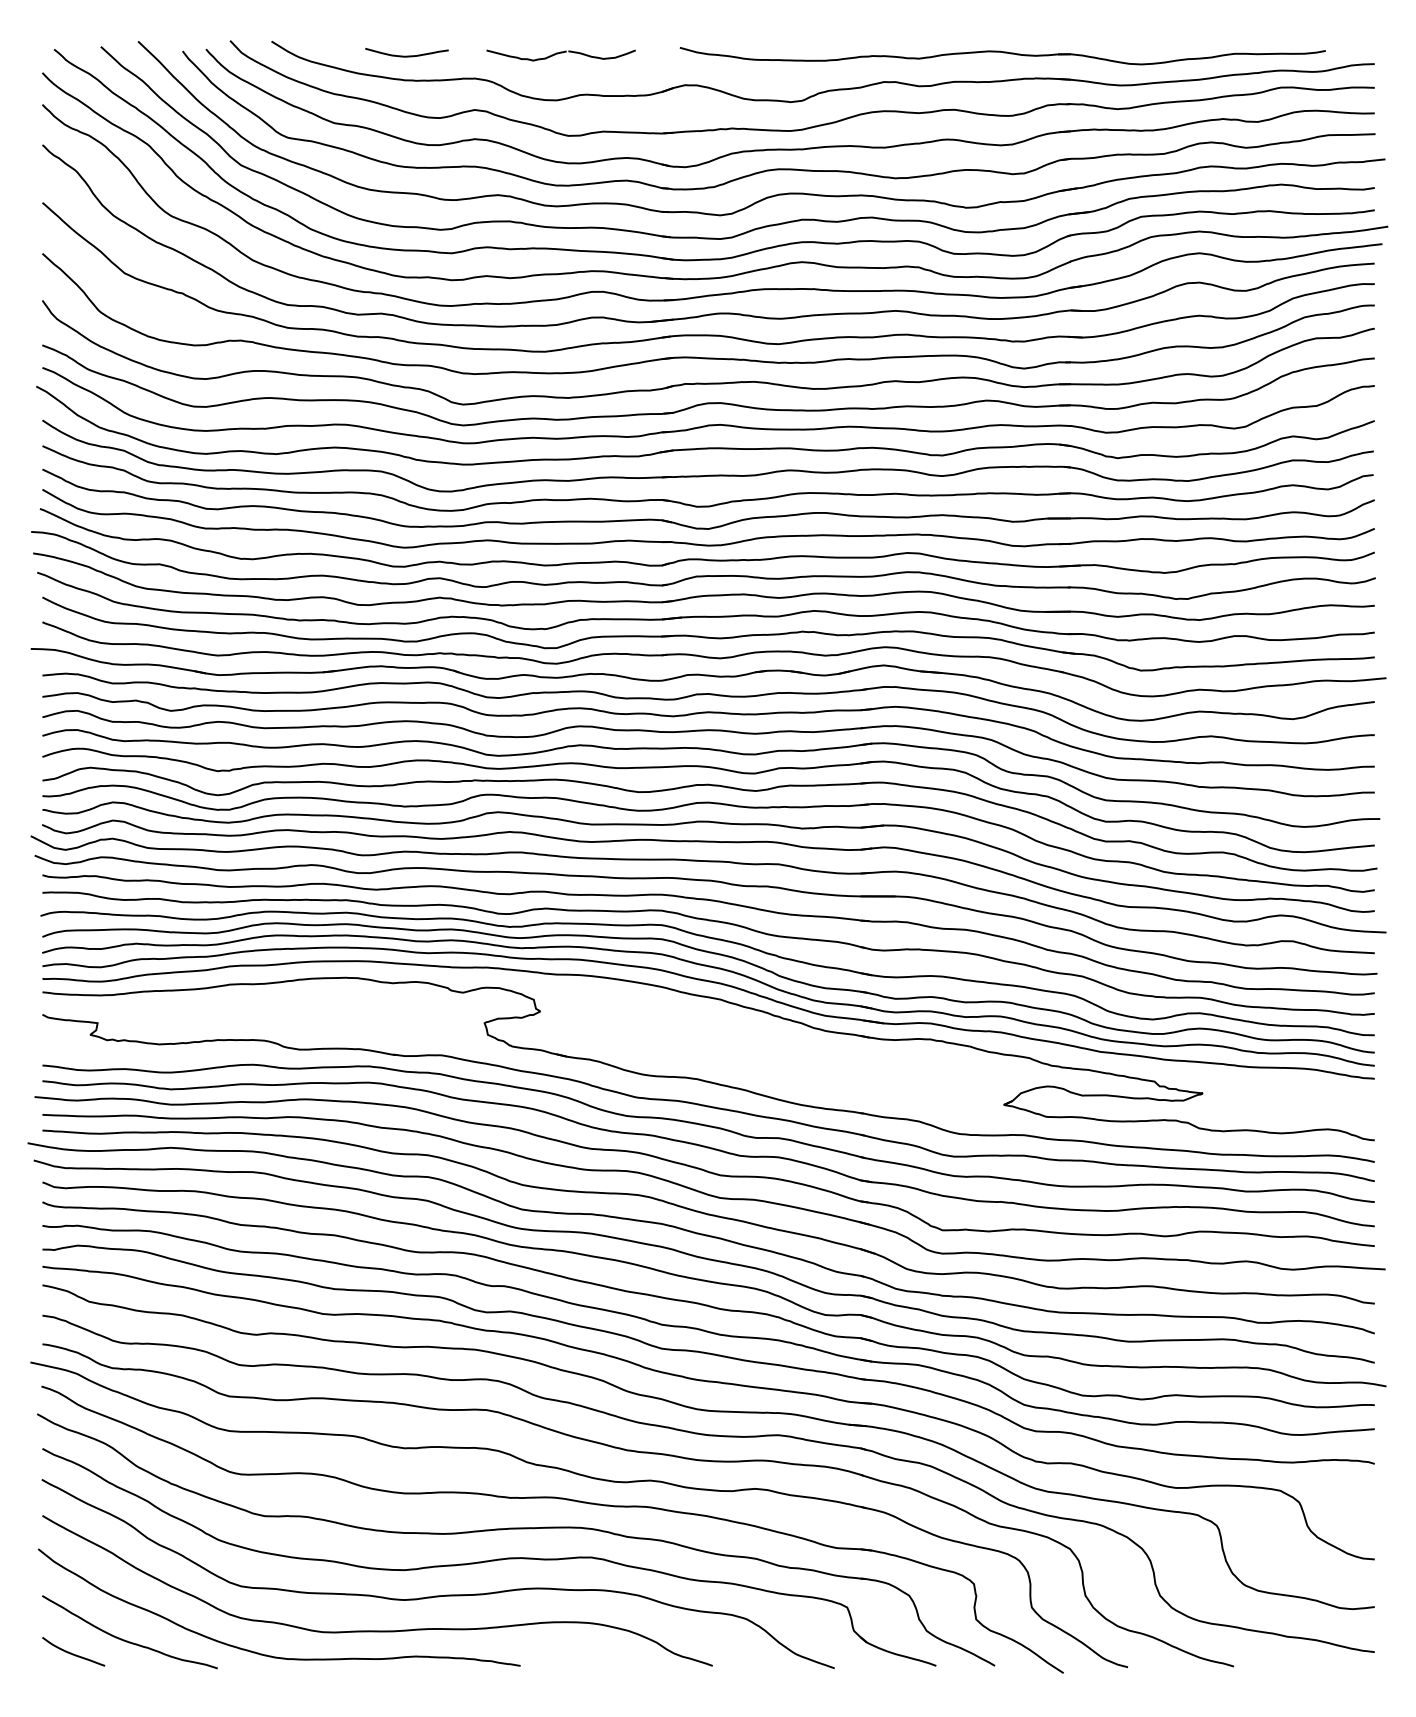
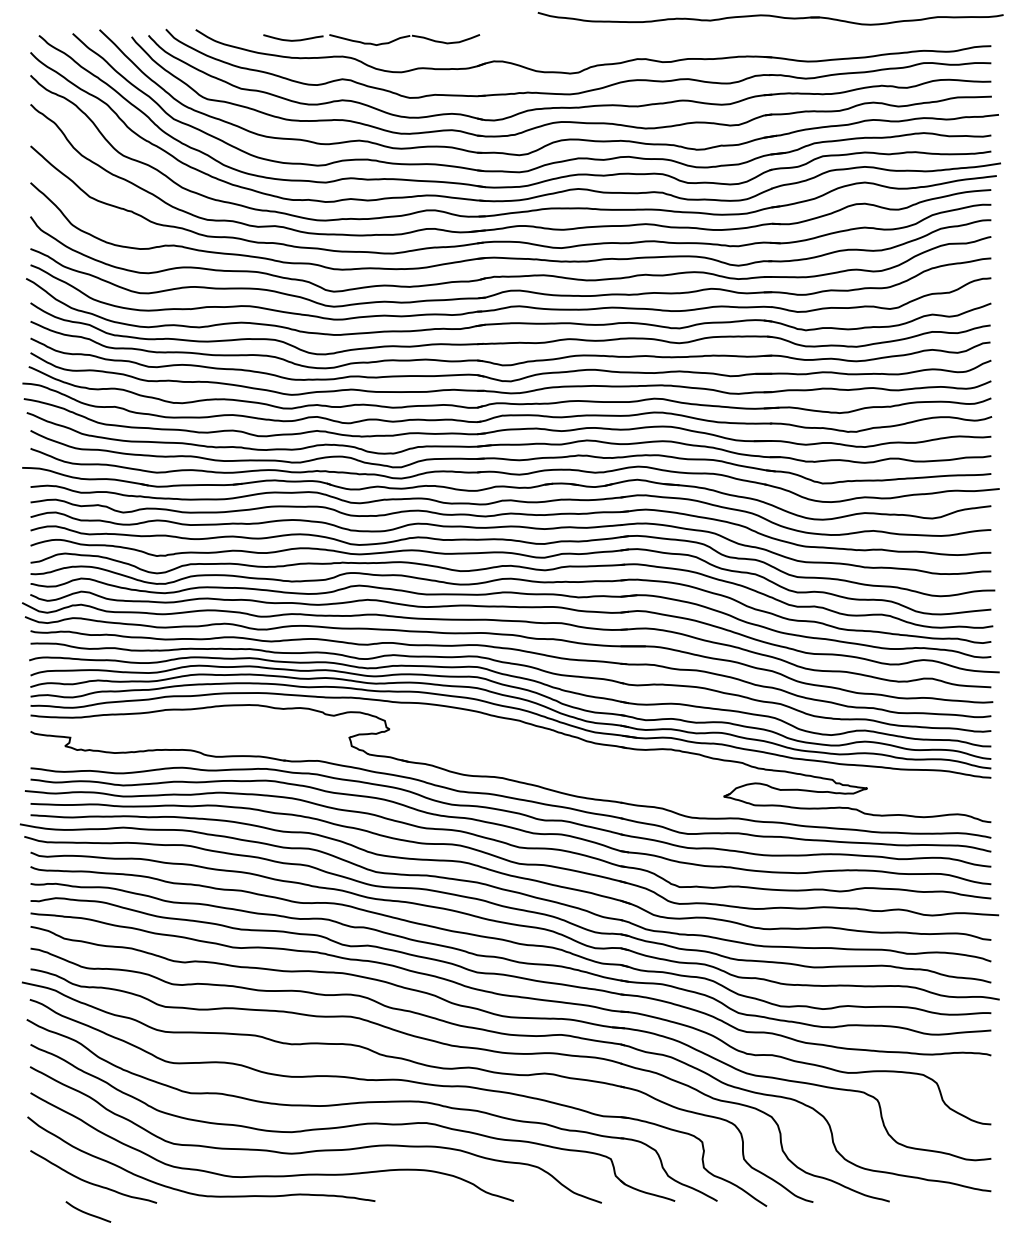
part: (560, 55) -> (404, 39), size x1.4
part: (1002, 56) -> (770, 19), moved
curve: (73, 1653) -> (88, 1213), moved

